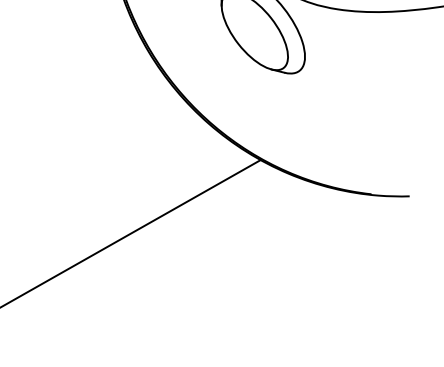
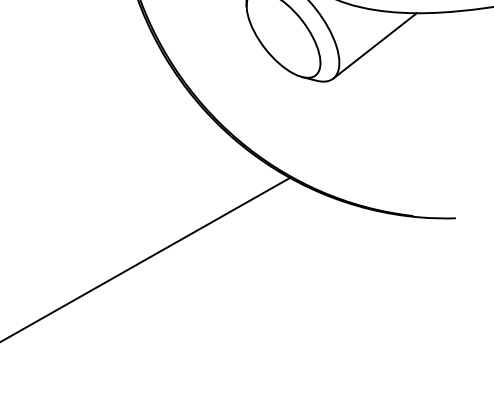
line: (336, 41) -> (374, 45), added

